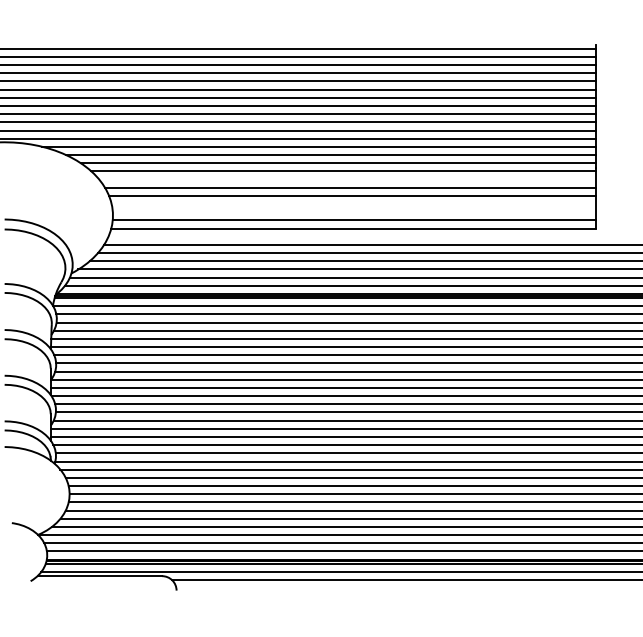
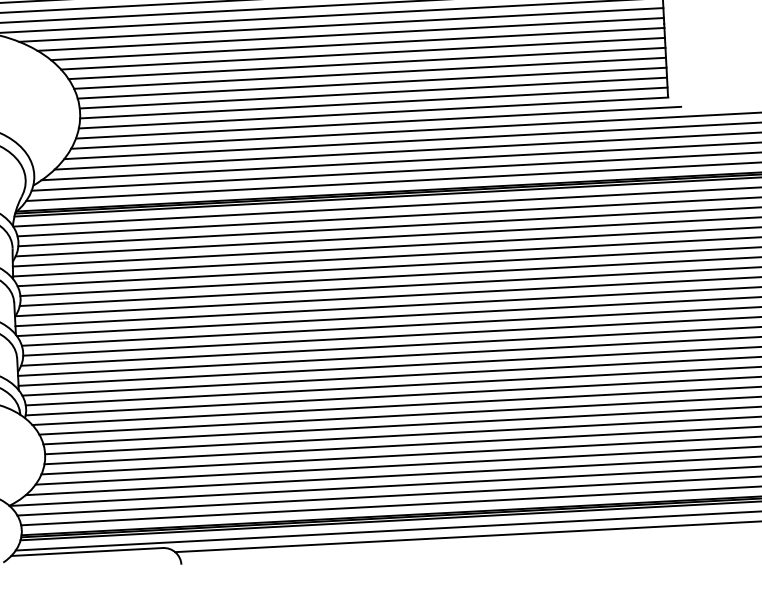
line: (347, 179) -> (363, 53), added
line: (353, 204) -> (372, 83), added
line: (353, 212) -> (372, 93), added
line: (356, 236) -> (377, 122), added

